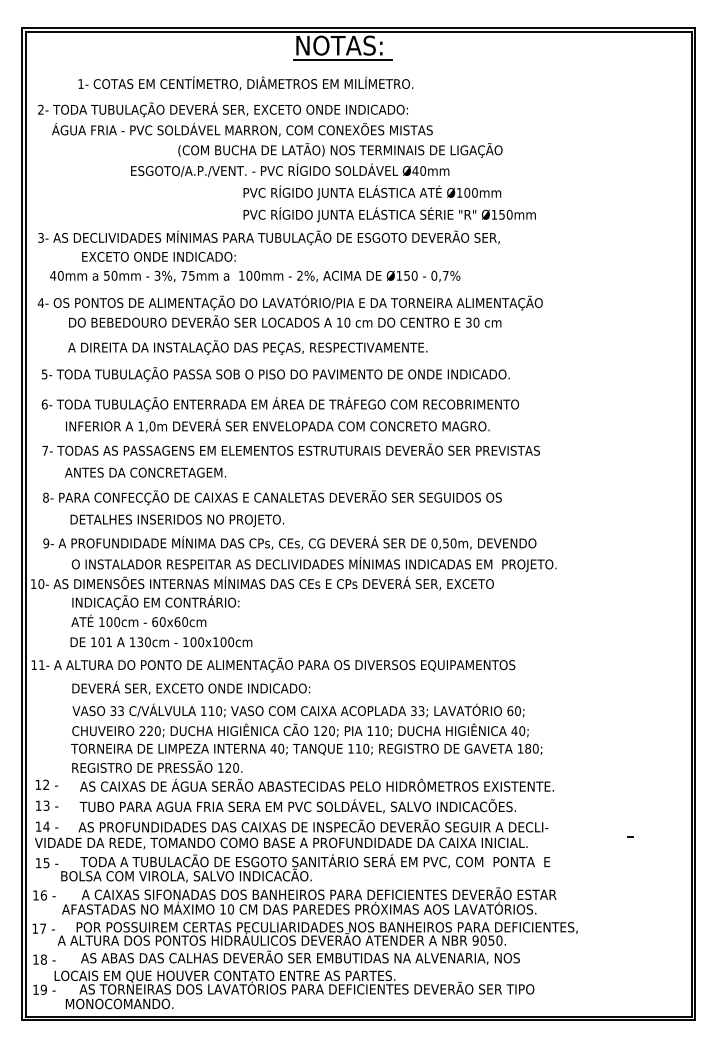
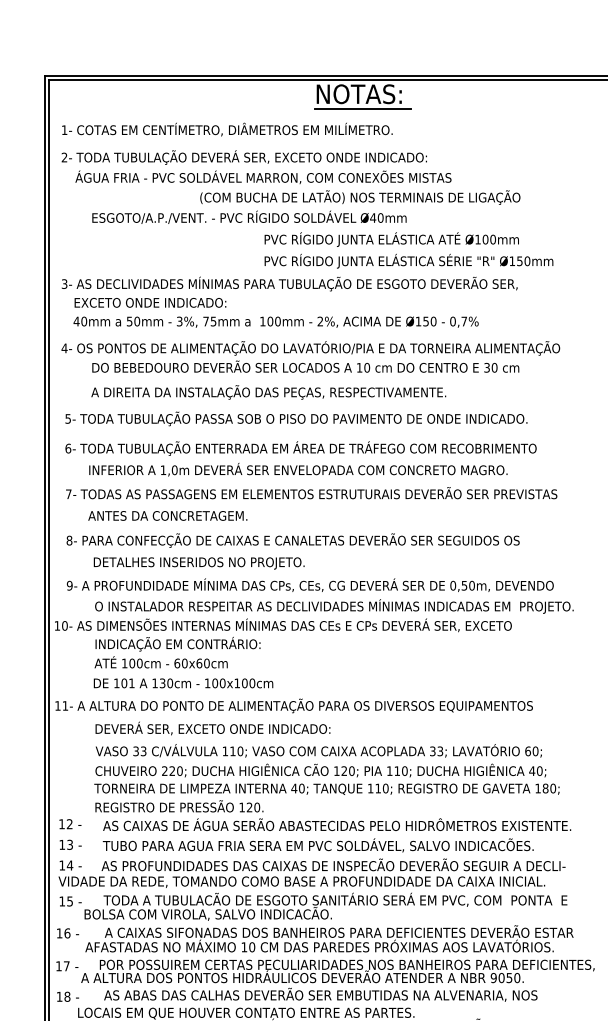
text: (245, 83) -> (227, 129), moved
text: (290, 169) -> (249, 216), moved
text: (158, 256) -> (150, 302), moved

